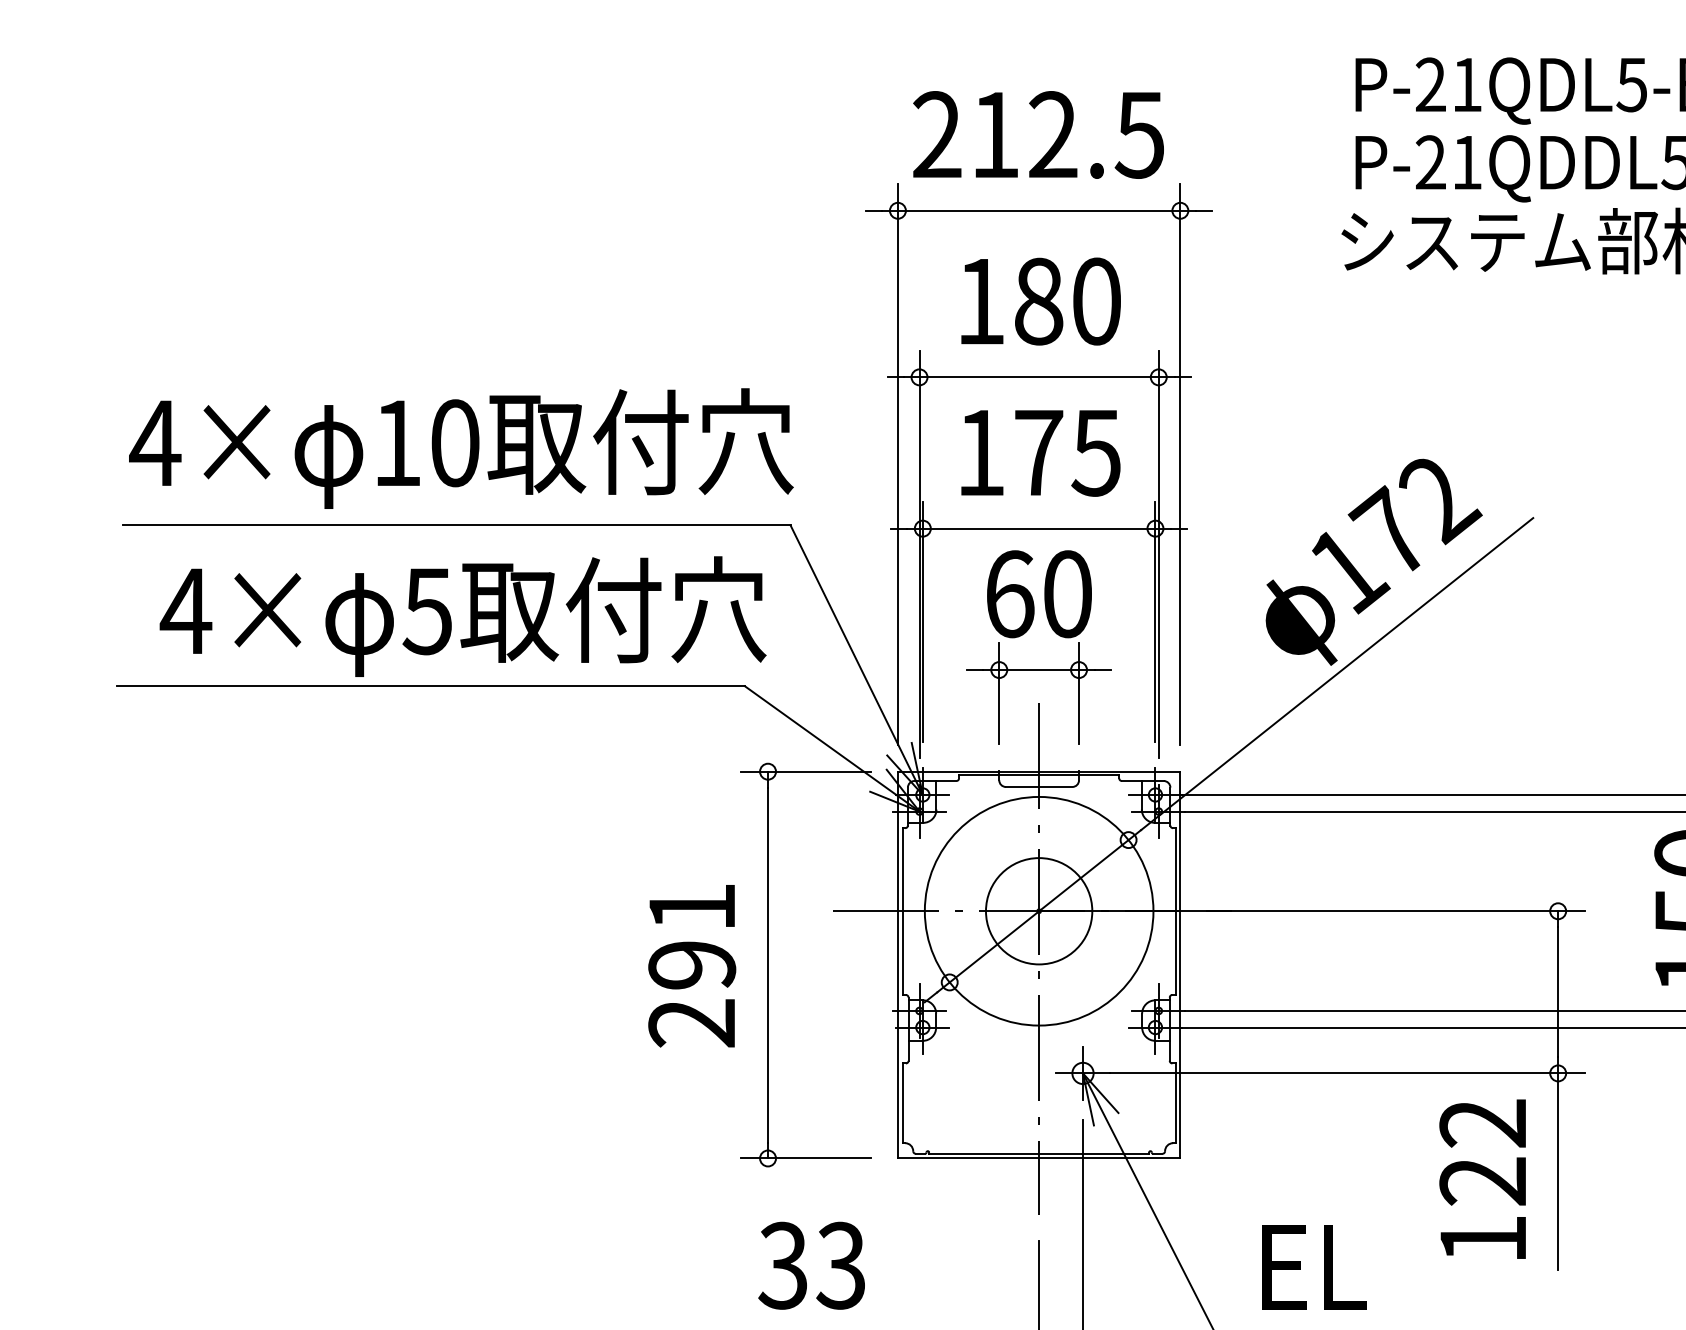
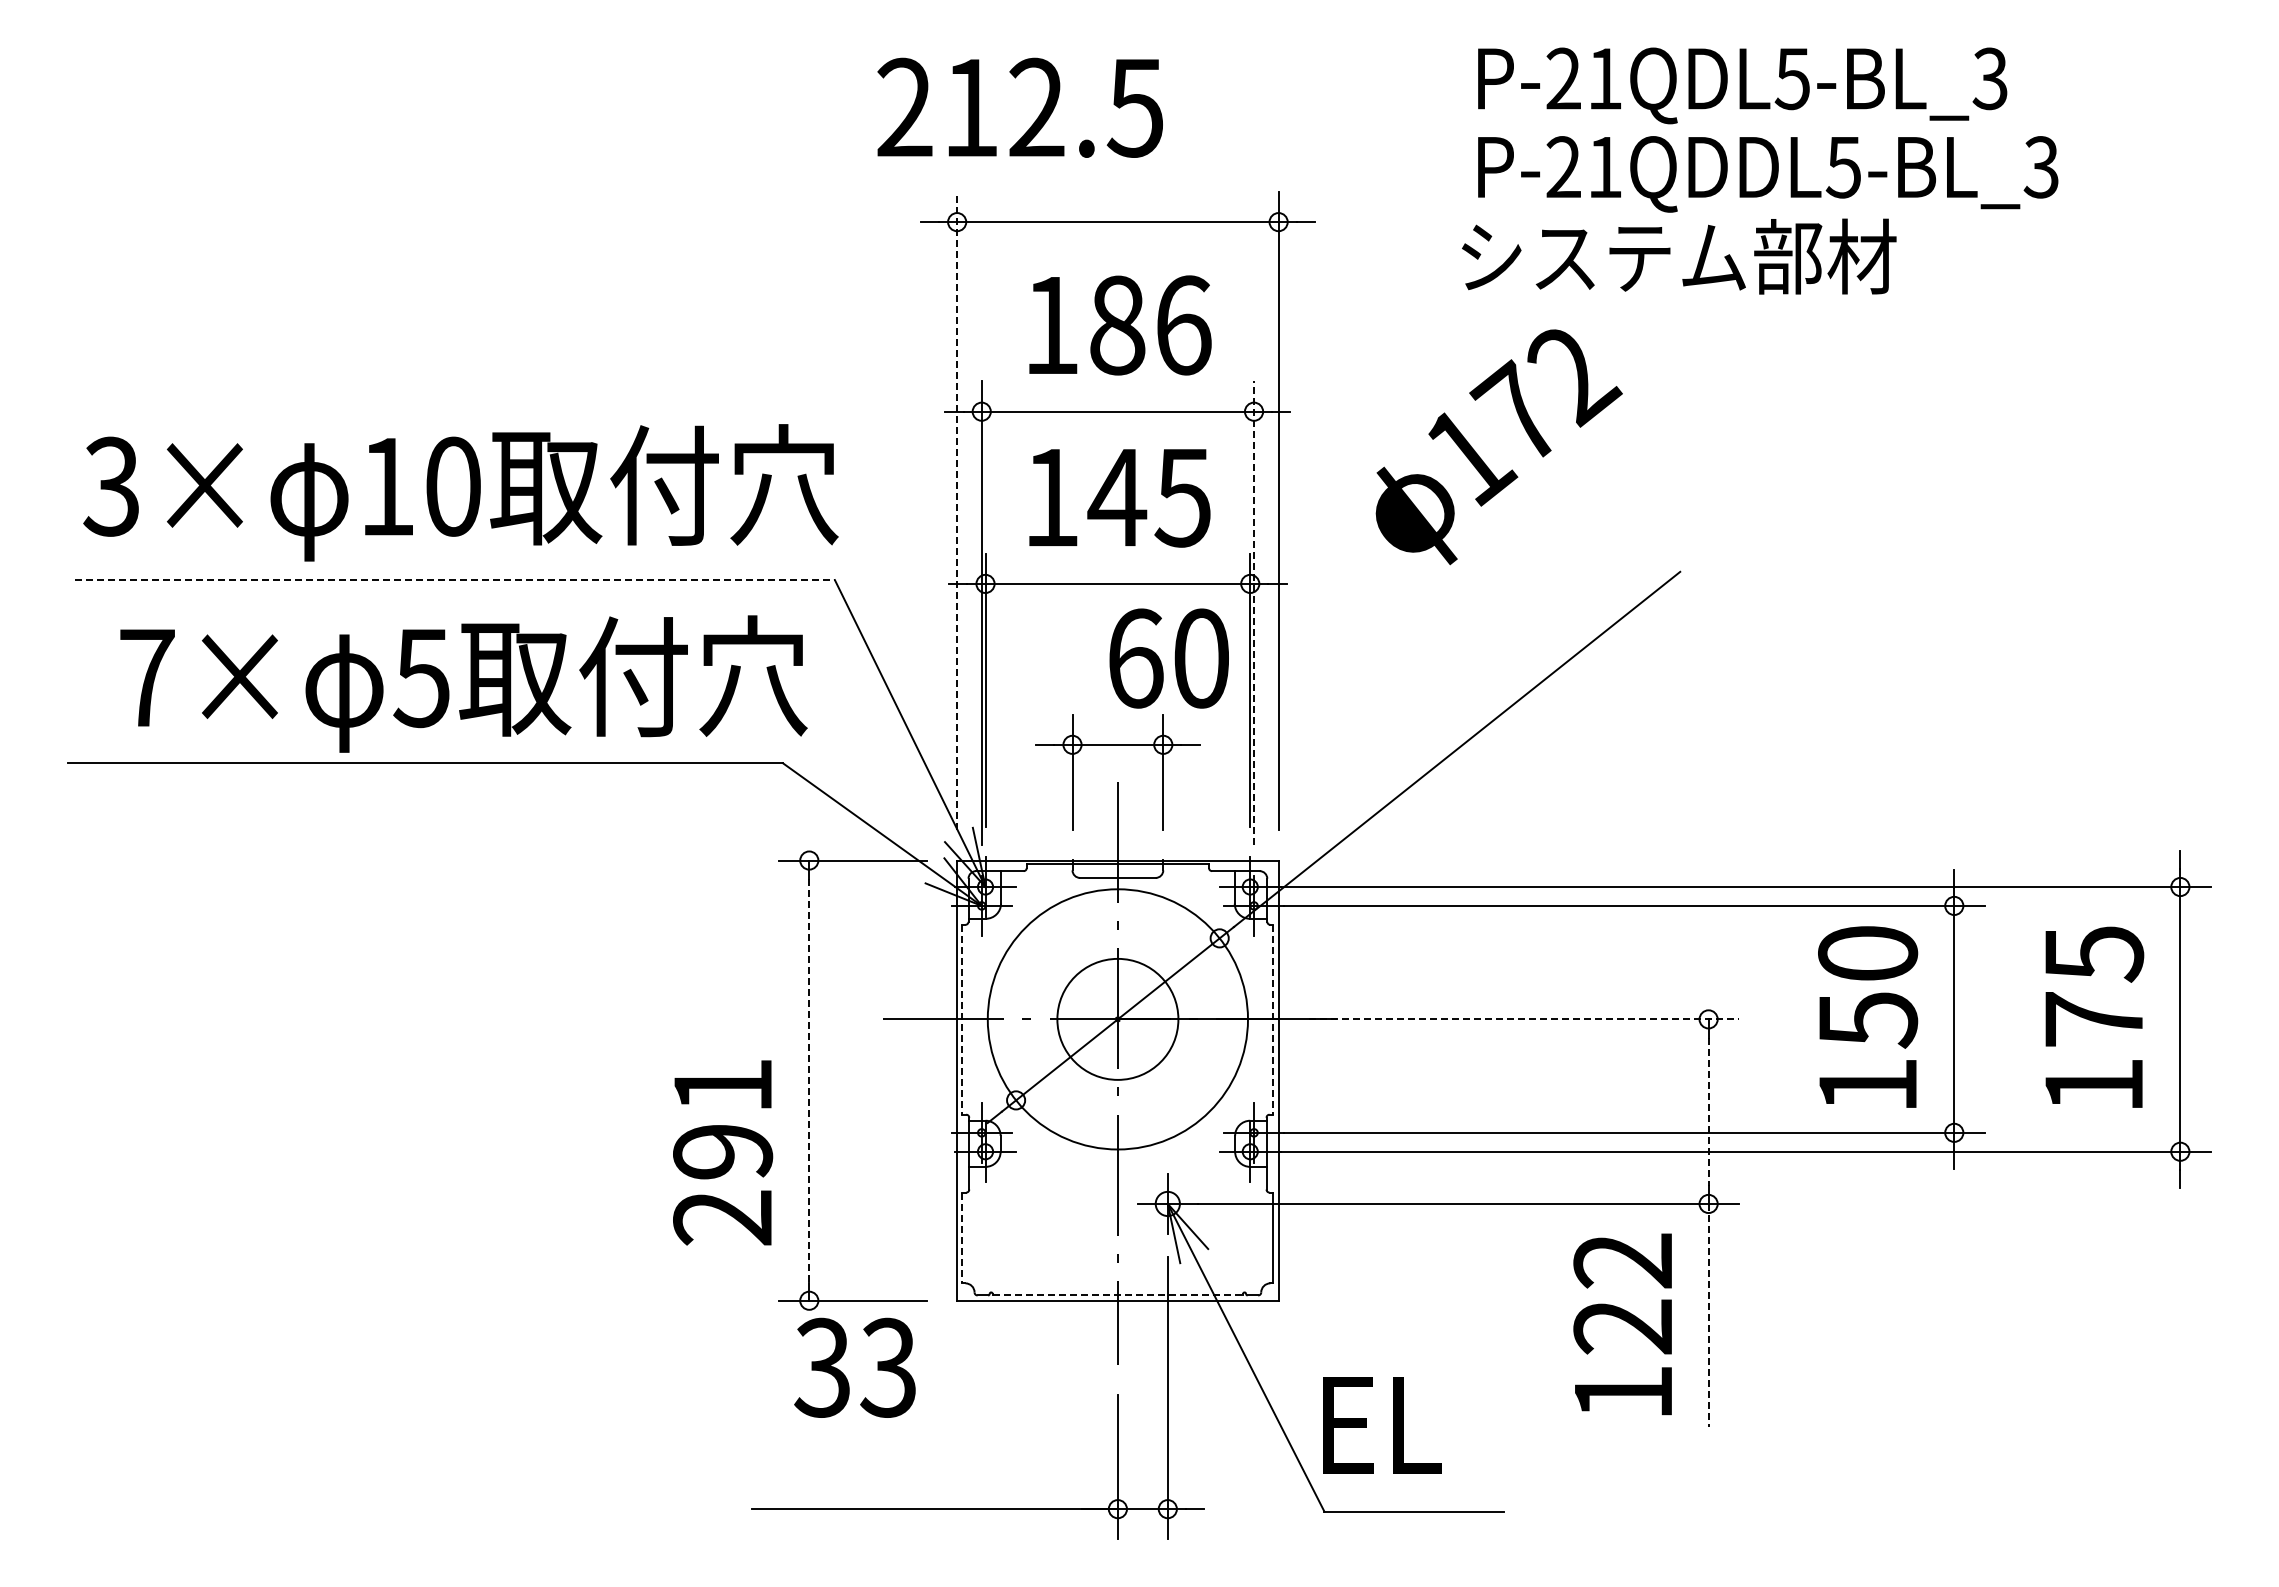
text: (1037, 134) -> (1019, 107), moved
text: (1096, 301) -> (1183, 325), 180 -> 186
text: (154, 443) -> (111, 486), 4× -> 3×
text: (1038, 452) -> (1117, 497), 175 -> 145
line: (898, 464) -> (957, 510), solid -> dashed
line: (456, 525) -> (454, 580), solid -> dashed
line: (1159, 554) -> (1254, 613), solid -> dashed
text: (1373, 562) -> (1498, 447), moved
text: (1038, 594) -> (1168, 658), moved
text: (185, 610) -> (146, 677), 4× -> 7×
line: (902, 911) -> (962, 1019), solid -> dashed
line: (1175, 911) -> (1273, 1019), solid -> dashed
line: (1395, 911) -> (1523, 1019), solid -> dashed
line: (768, 964) -> (809, 1080), solid -> dashed
text: (692, 965) -> (723, 1152), moved
line: (1558, 993) -> (1708, 1112), solid -> dashed
line: (902, 1103) -> (962, 1238), solid -> dashed
line: (1039, 1153) -> (1118, 1295), solid -> dashed
line: (1558, 1171) -> (1708, 1315), solid -> dashed
text: (811, 1265) -> (854, 1367), moved
text: (1314, 1268) -> (1382, 1425), moved

